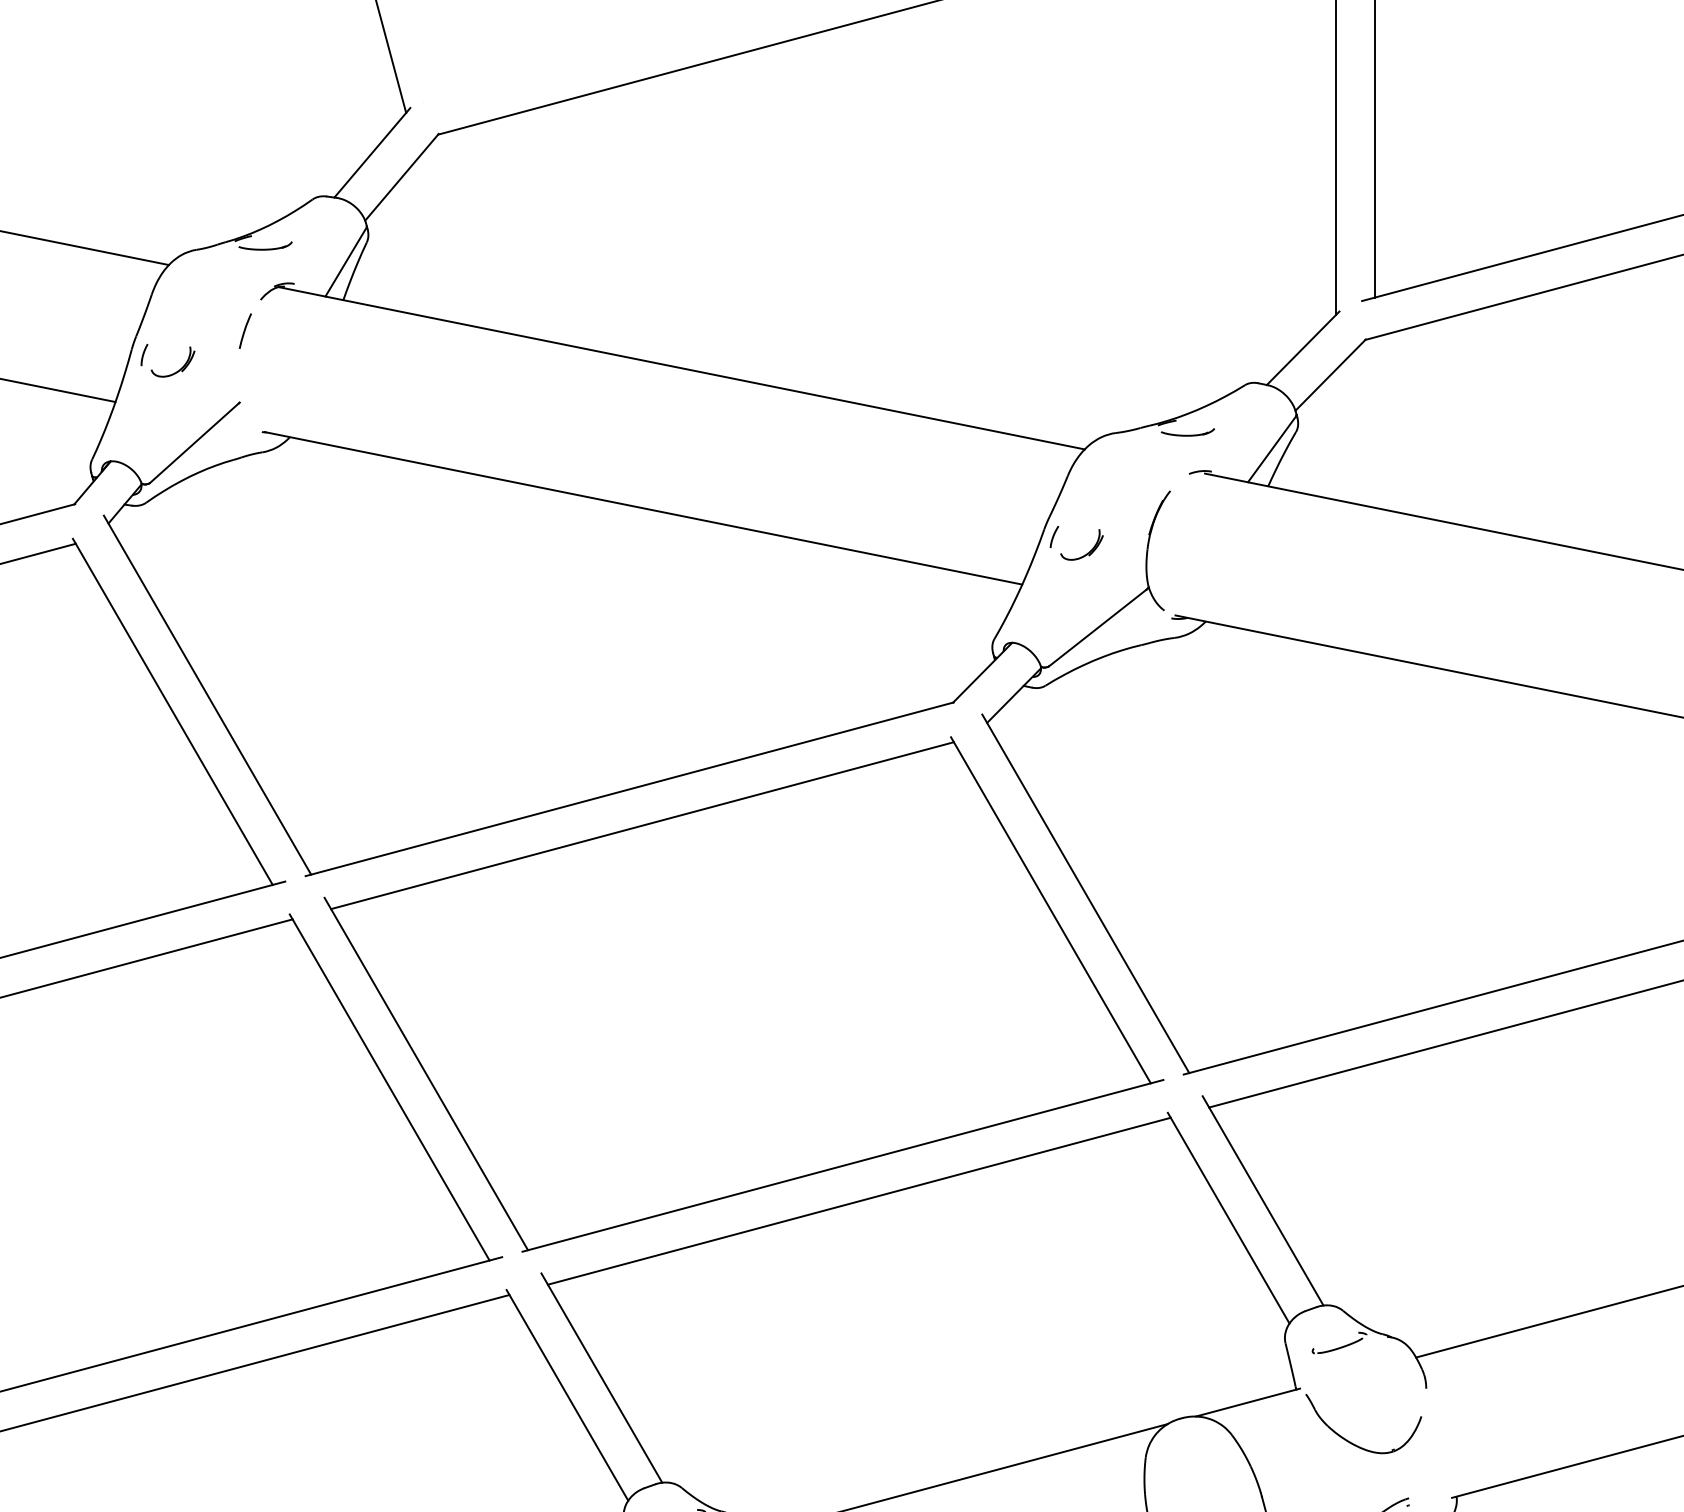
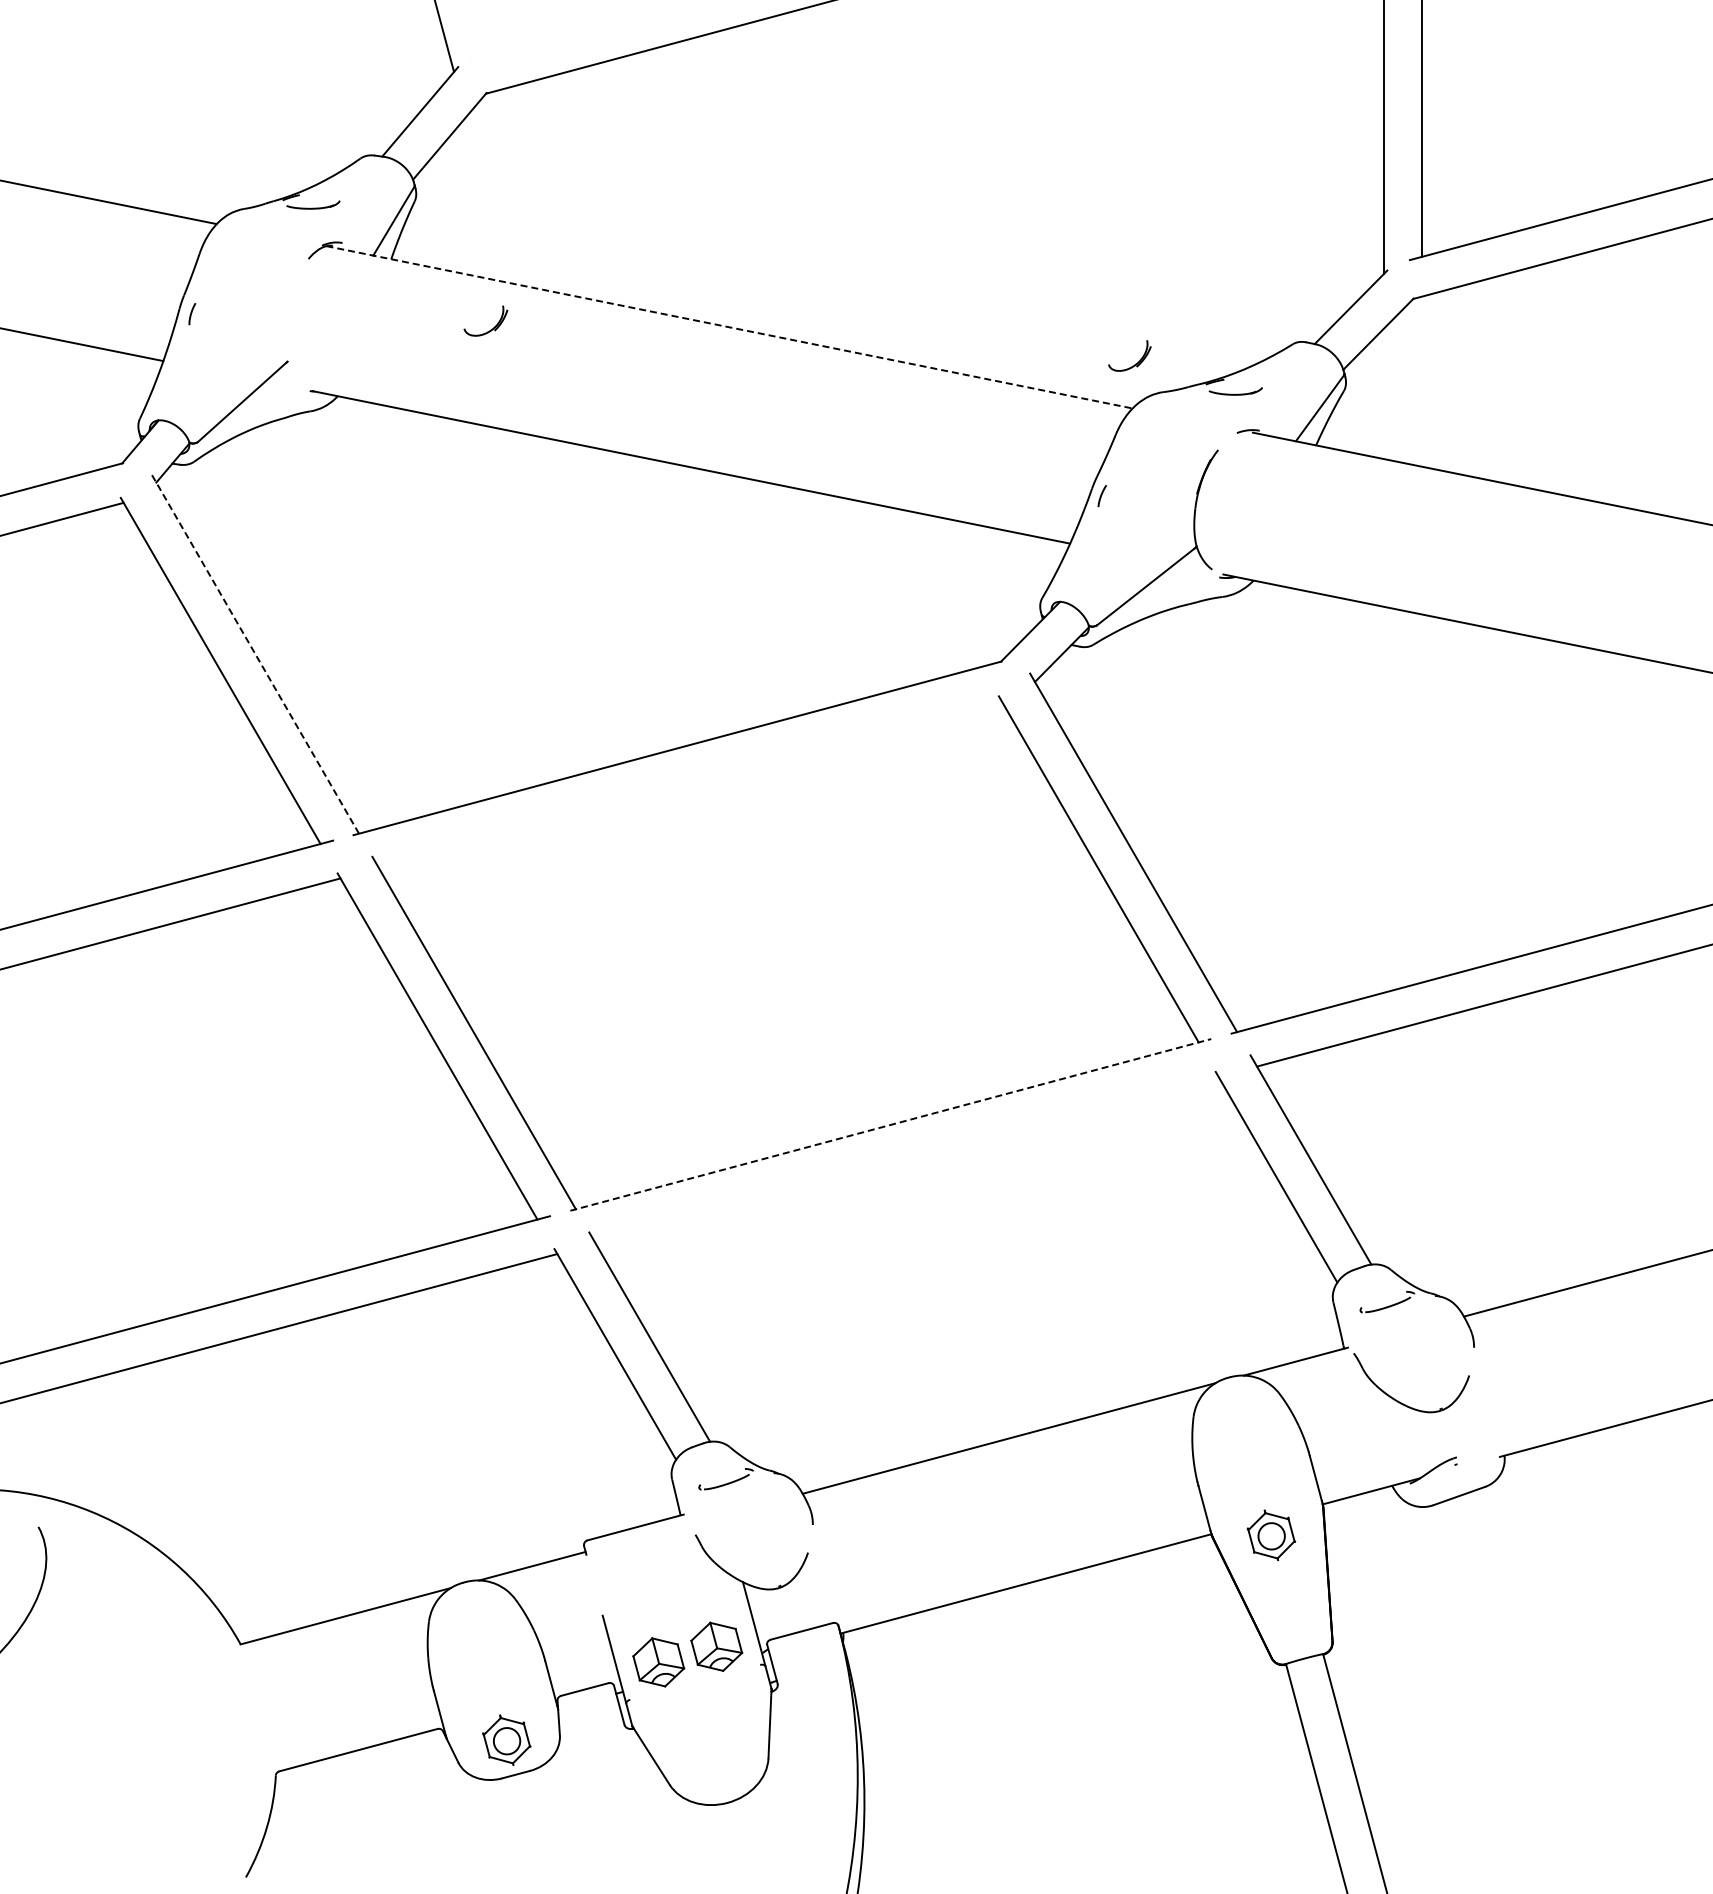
line: (244, 330) -> (292, 289), removed
line: (682, 368) -> (730, 327), solid -> dashed
part: (177, 370) -> (490, 329), moved
part: (1087, 552) -> (1135, 363), moved
line: (207, 694) -> (255, 653), solid -> dashed
line: (641, 825) -> (689, 784), removed
line: (842, 1165) -> (890, 1124), solid -> dashed
line: (858, 1200) -> (906, 1159), removed

